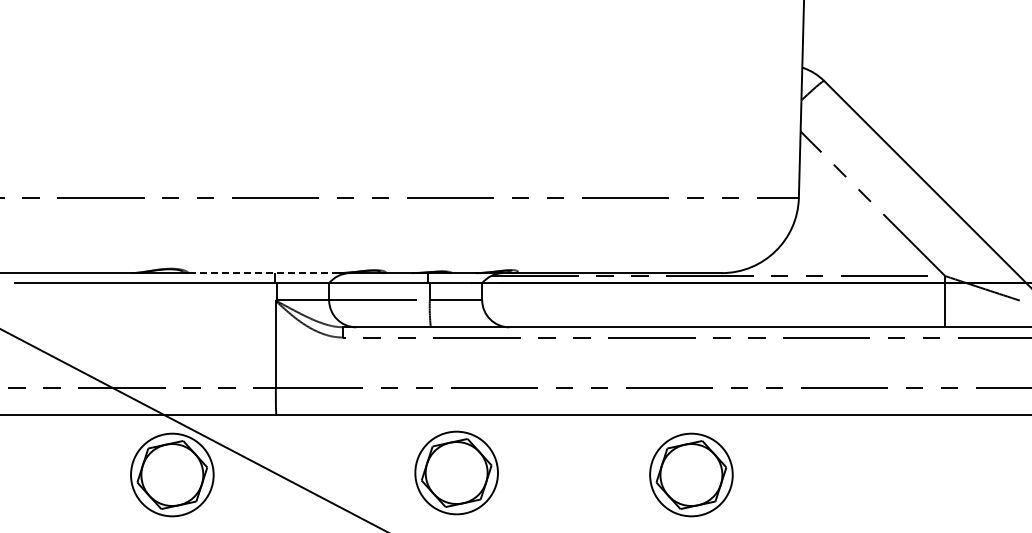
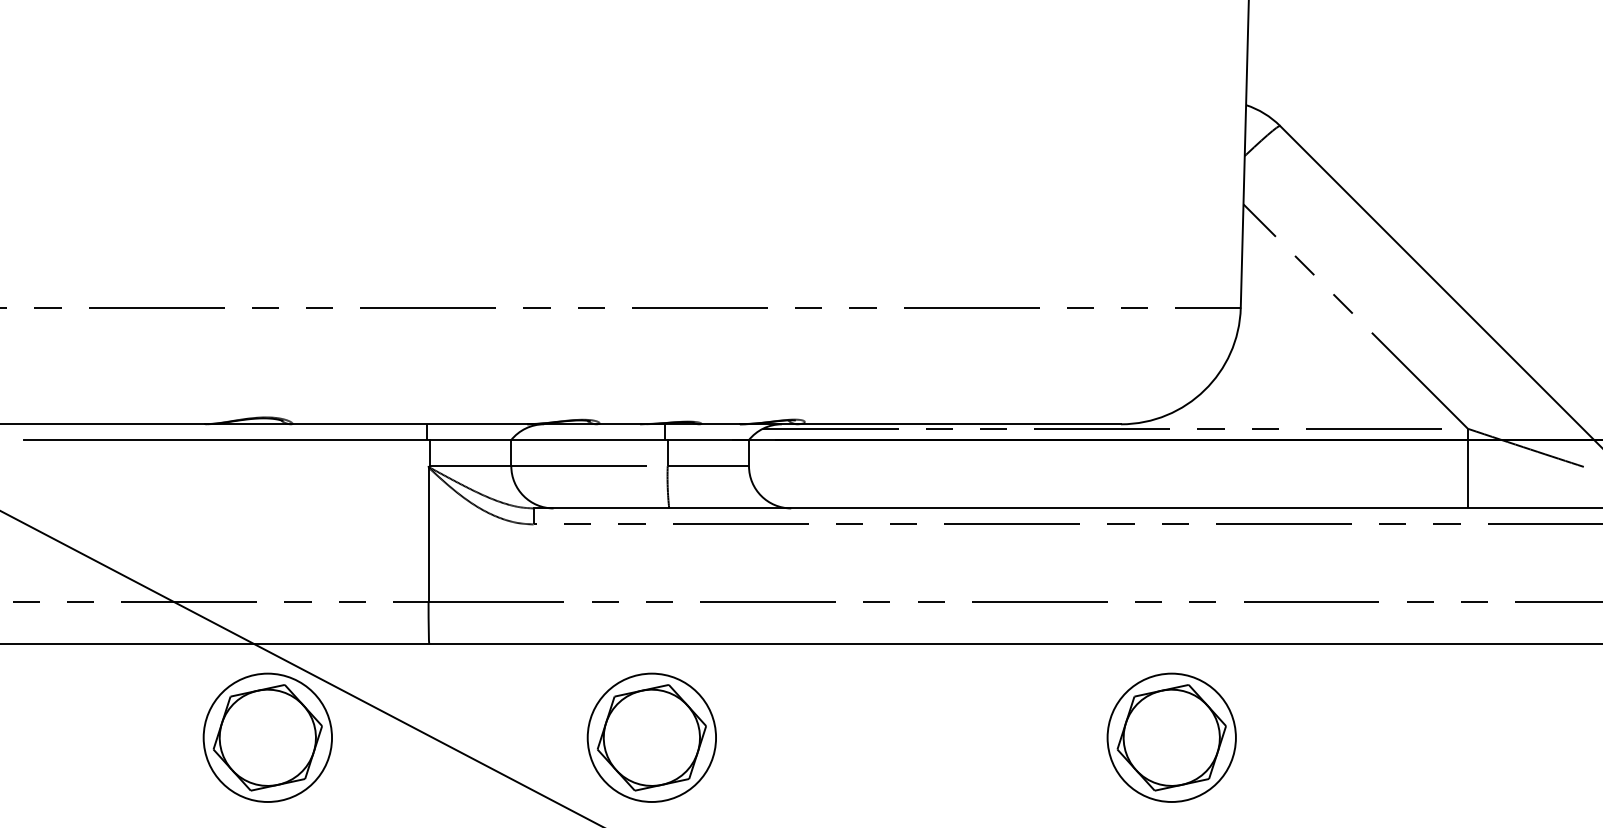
line: (263, 273) -> (409, 424), dashed -> solid
part: (456, 472) -> (651, 737), moved
part: (691, 474) -> (1171, 737), moved

